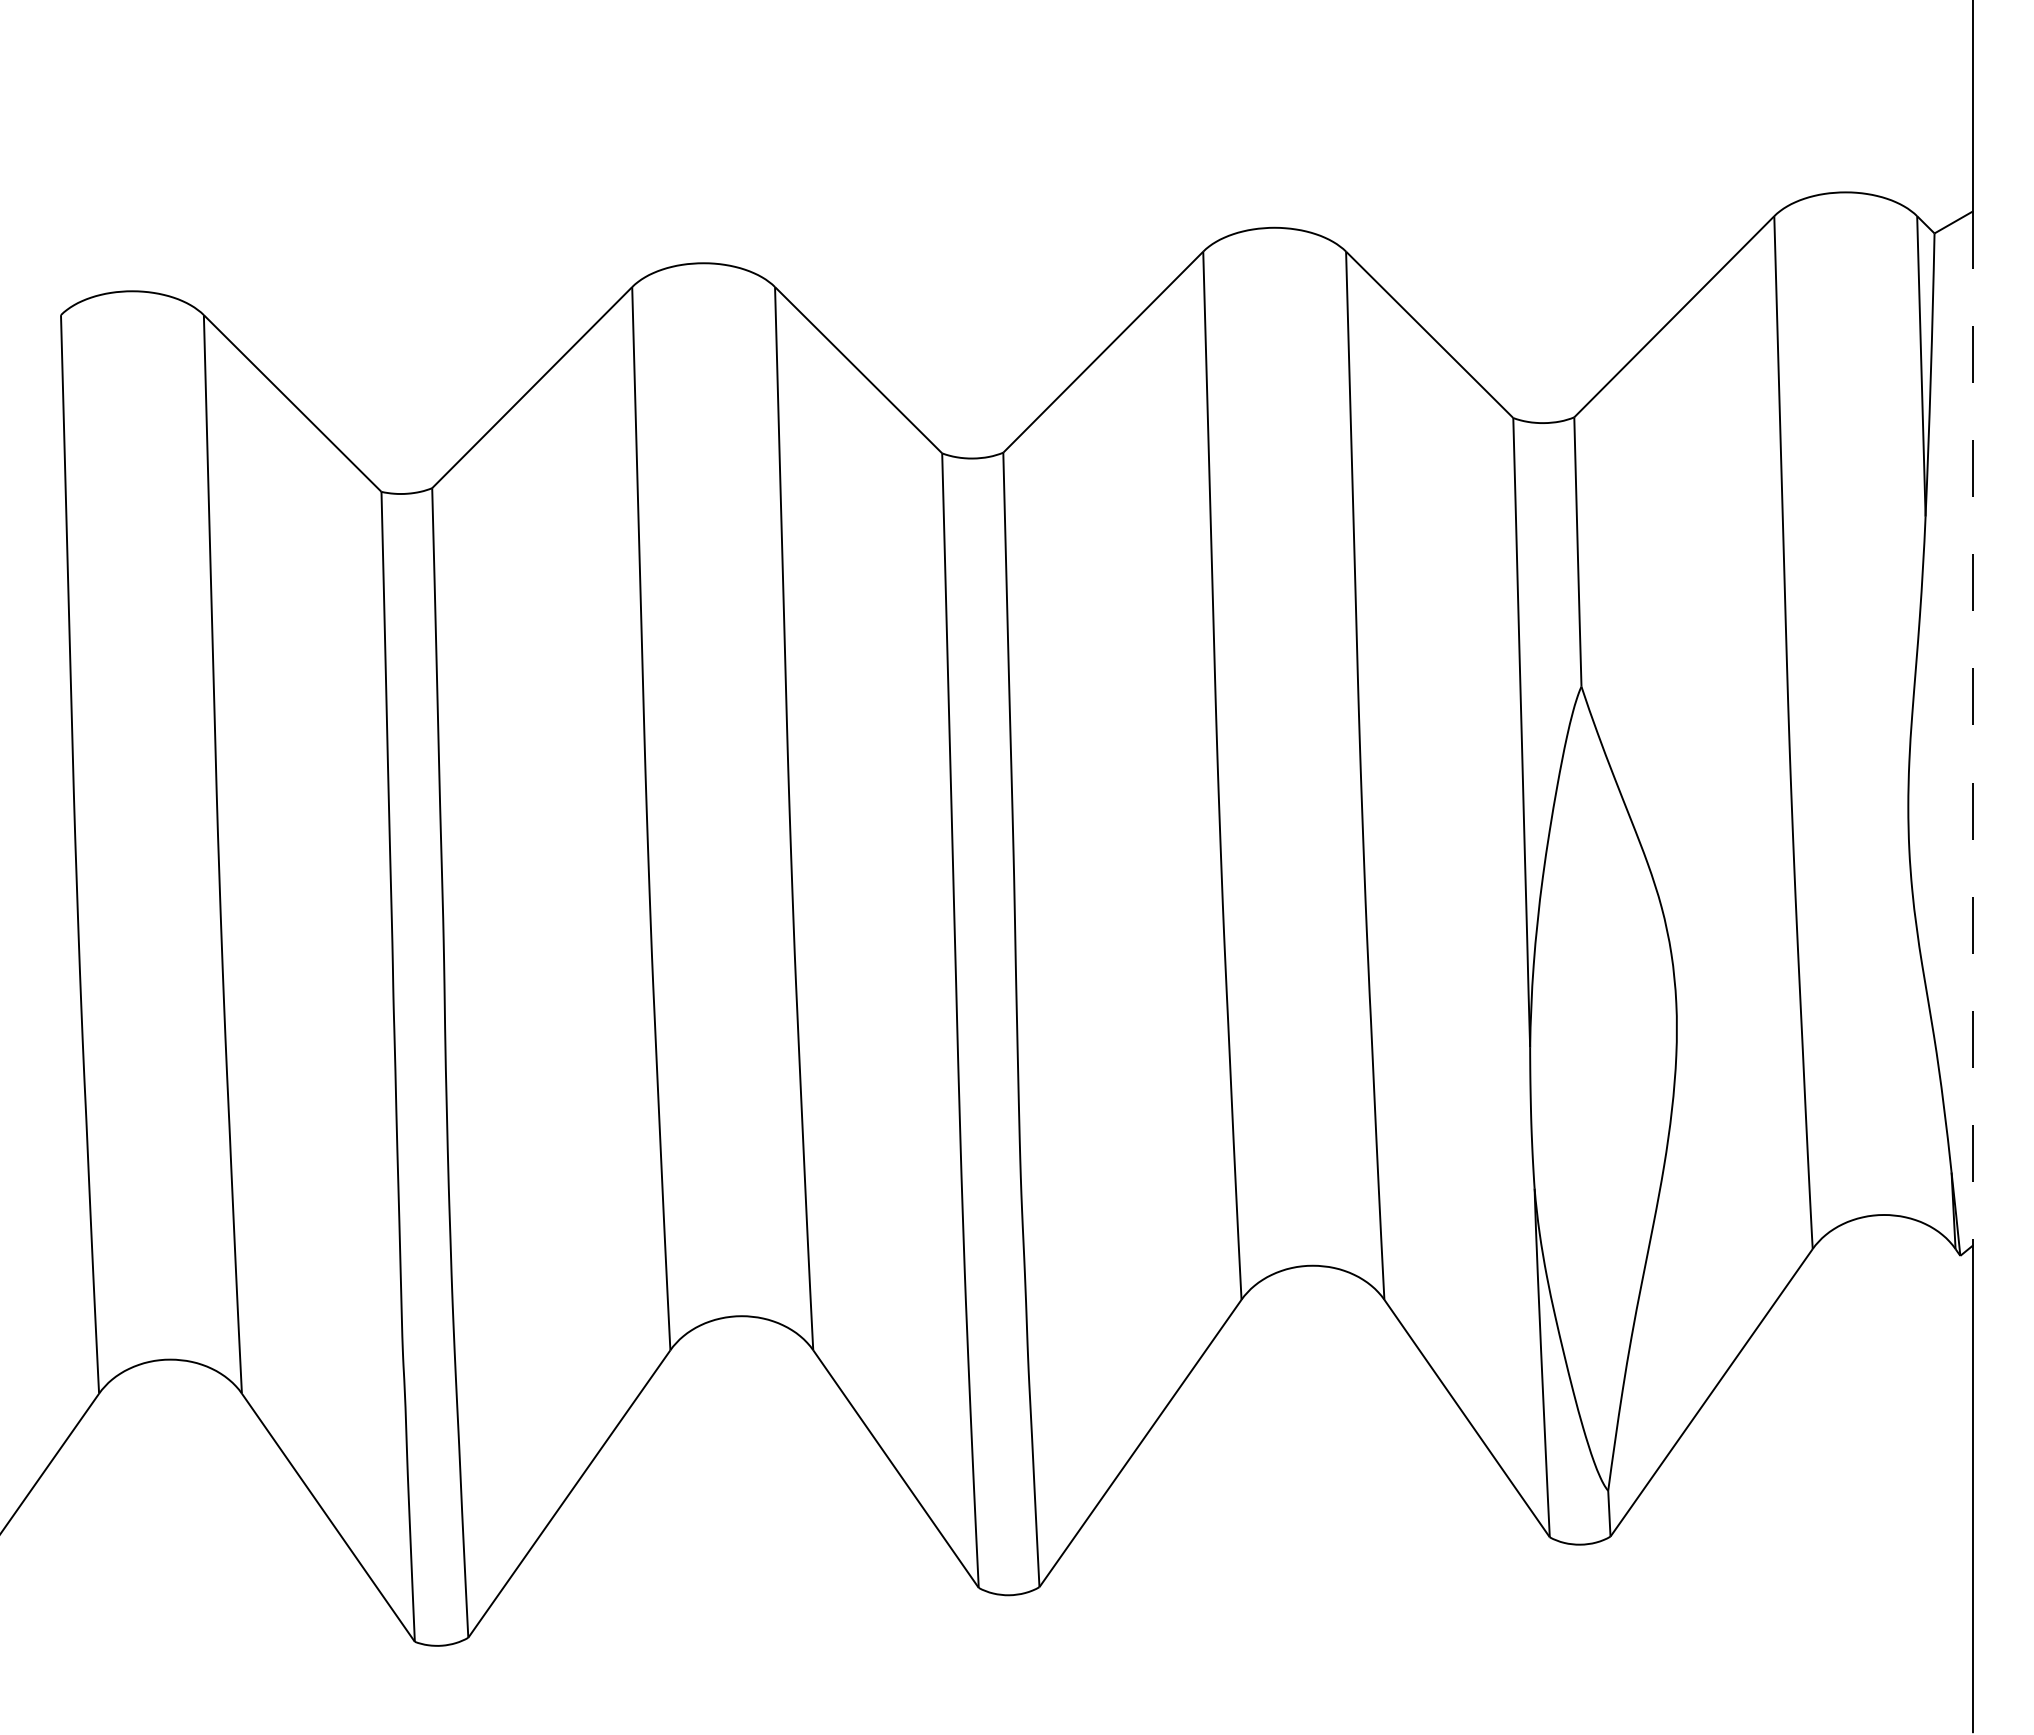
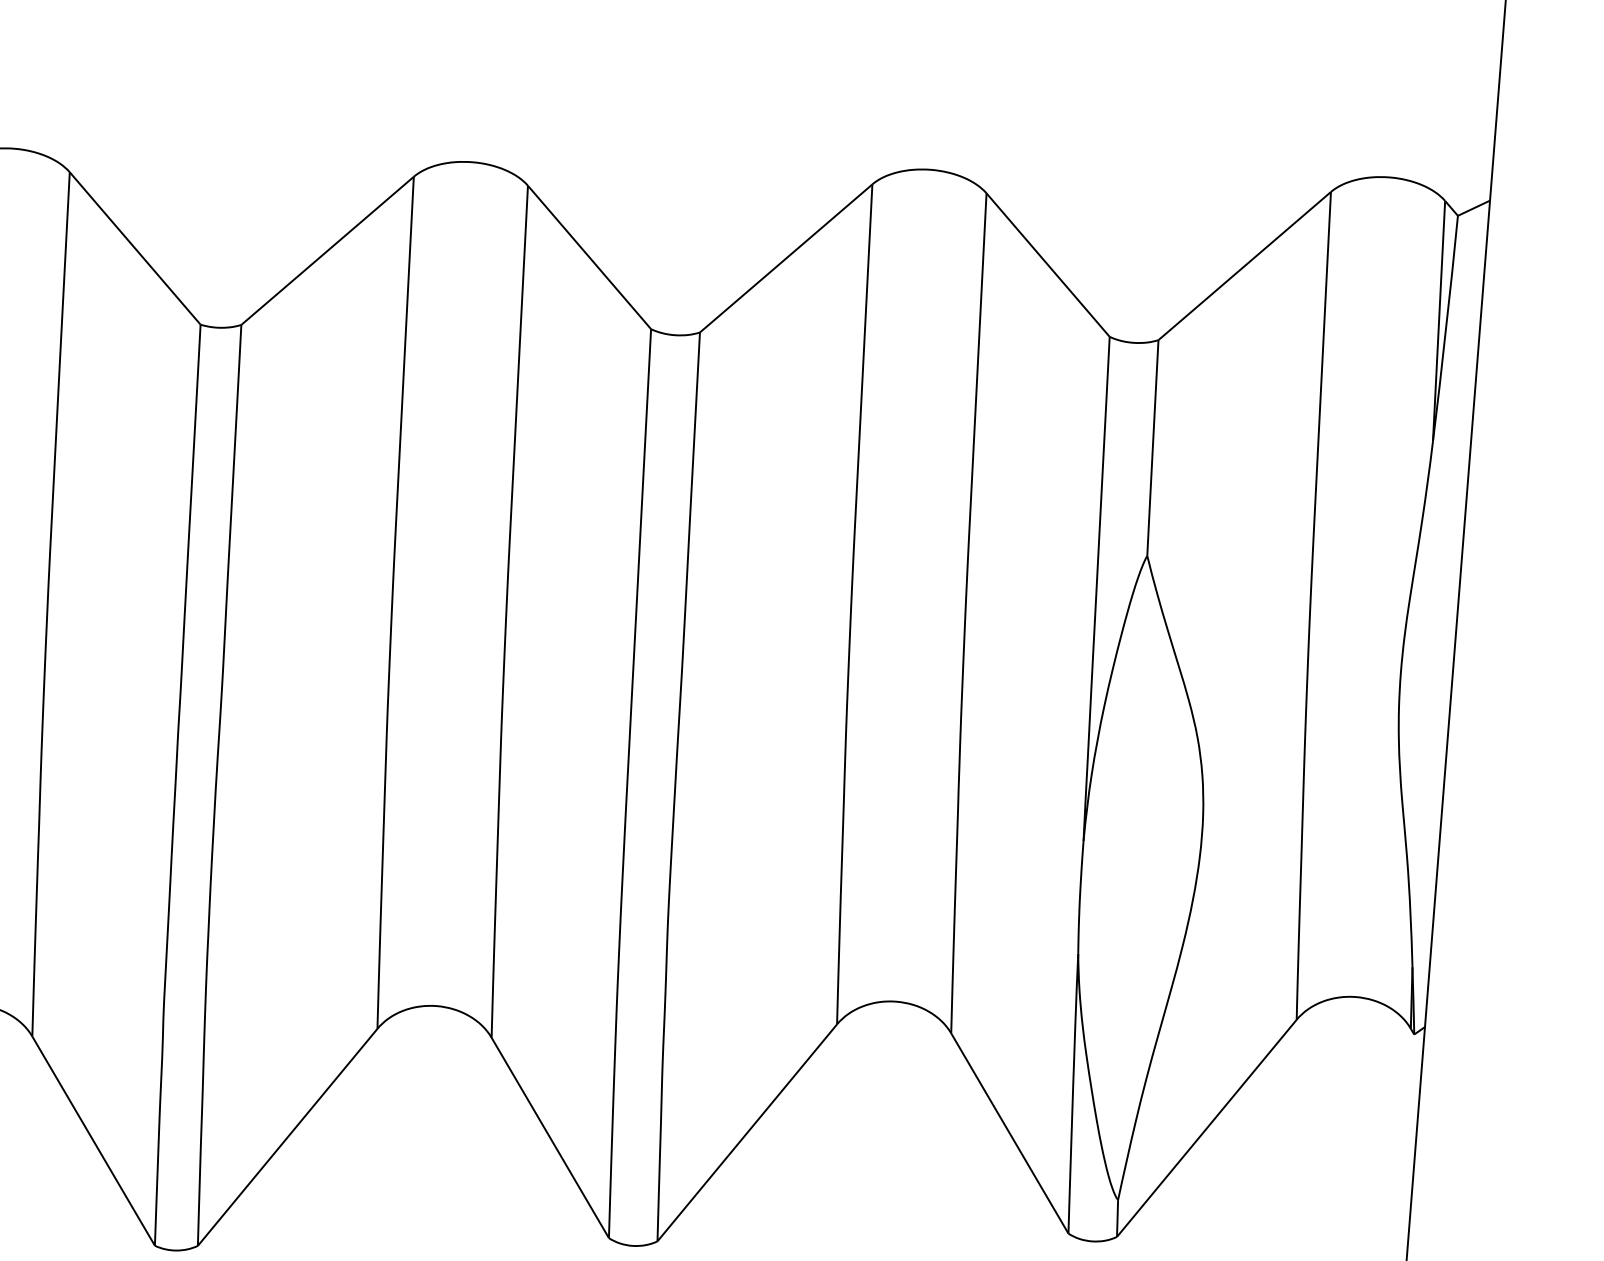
line: (1972, 728) -> (1457, 613), dashed -> solid

